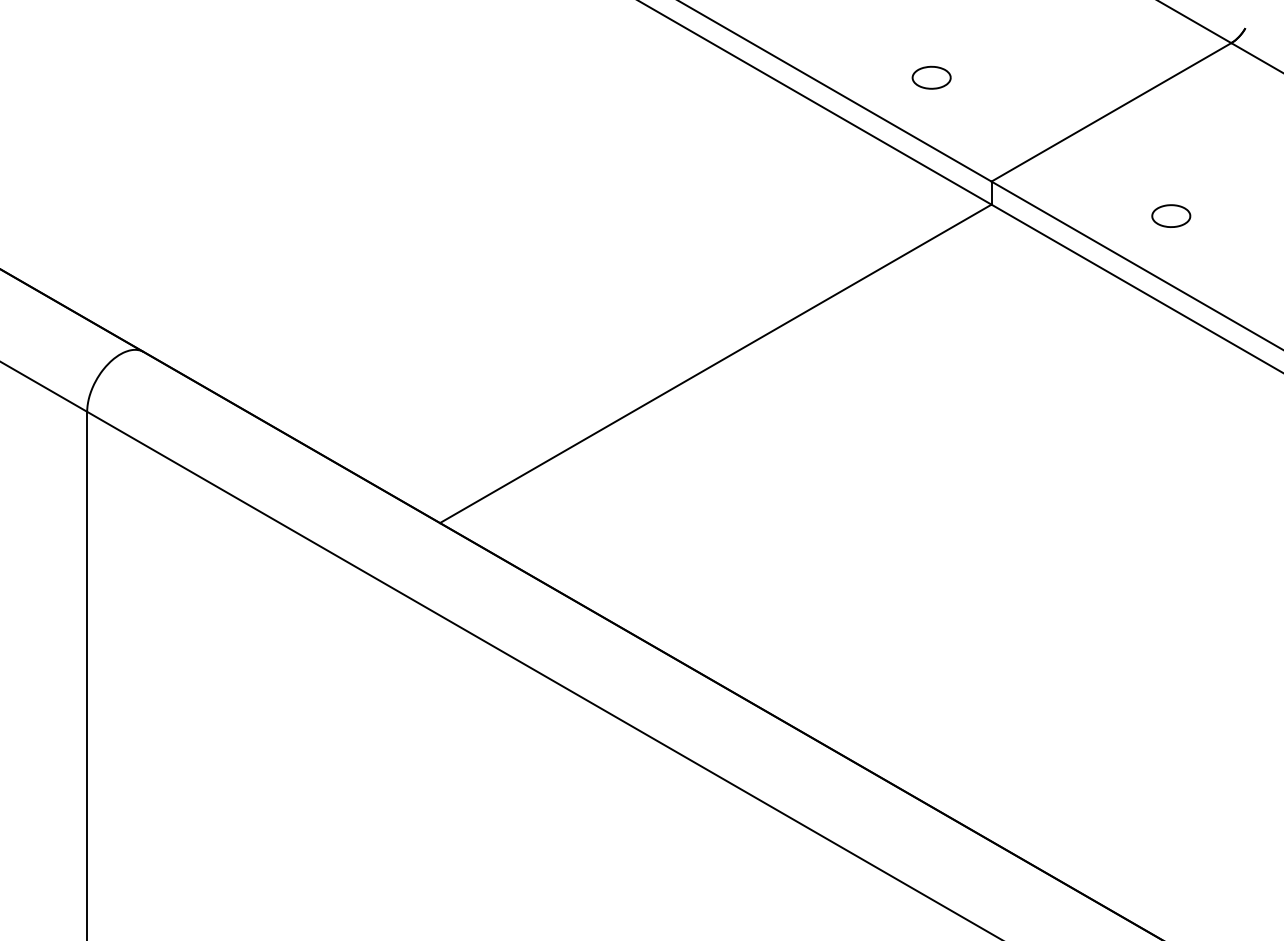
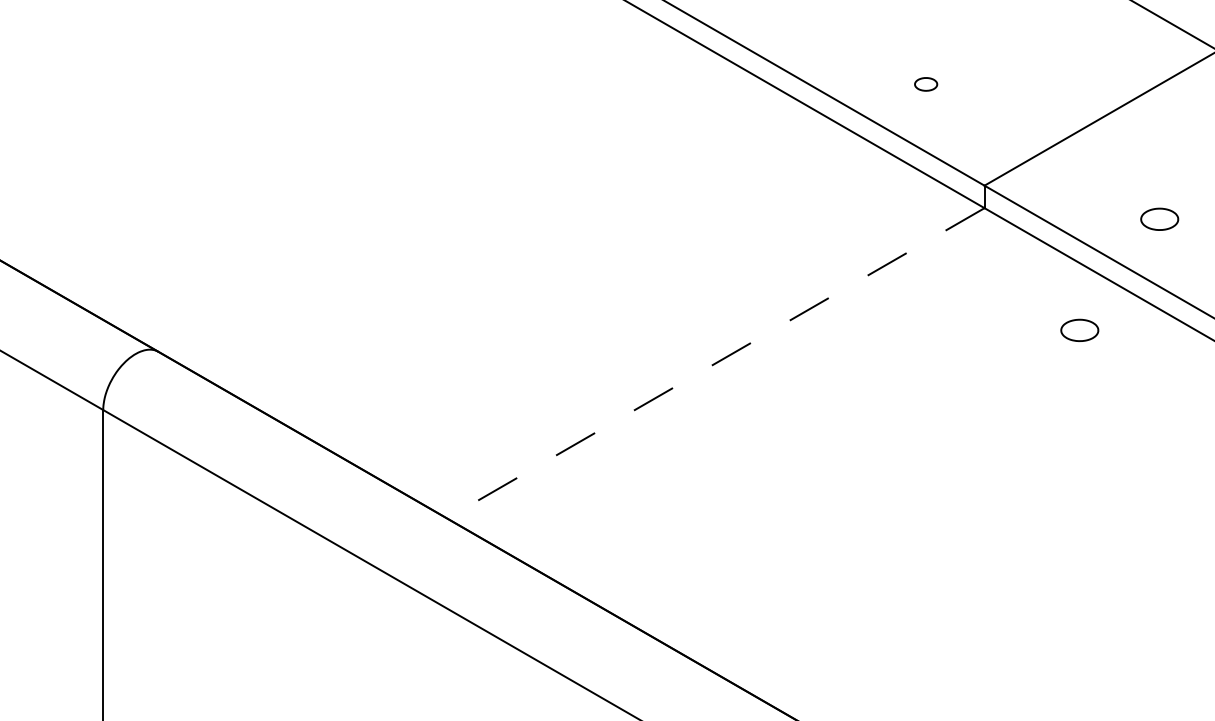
part: (931, 77) -> (926, 84), size x0.6
part: (1089, 329) -> (1080, 329), added
line: (715, 364) -> (715, 363), solid -> dashed

